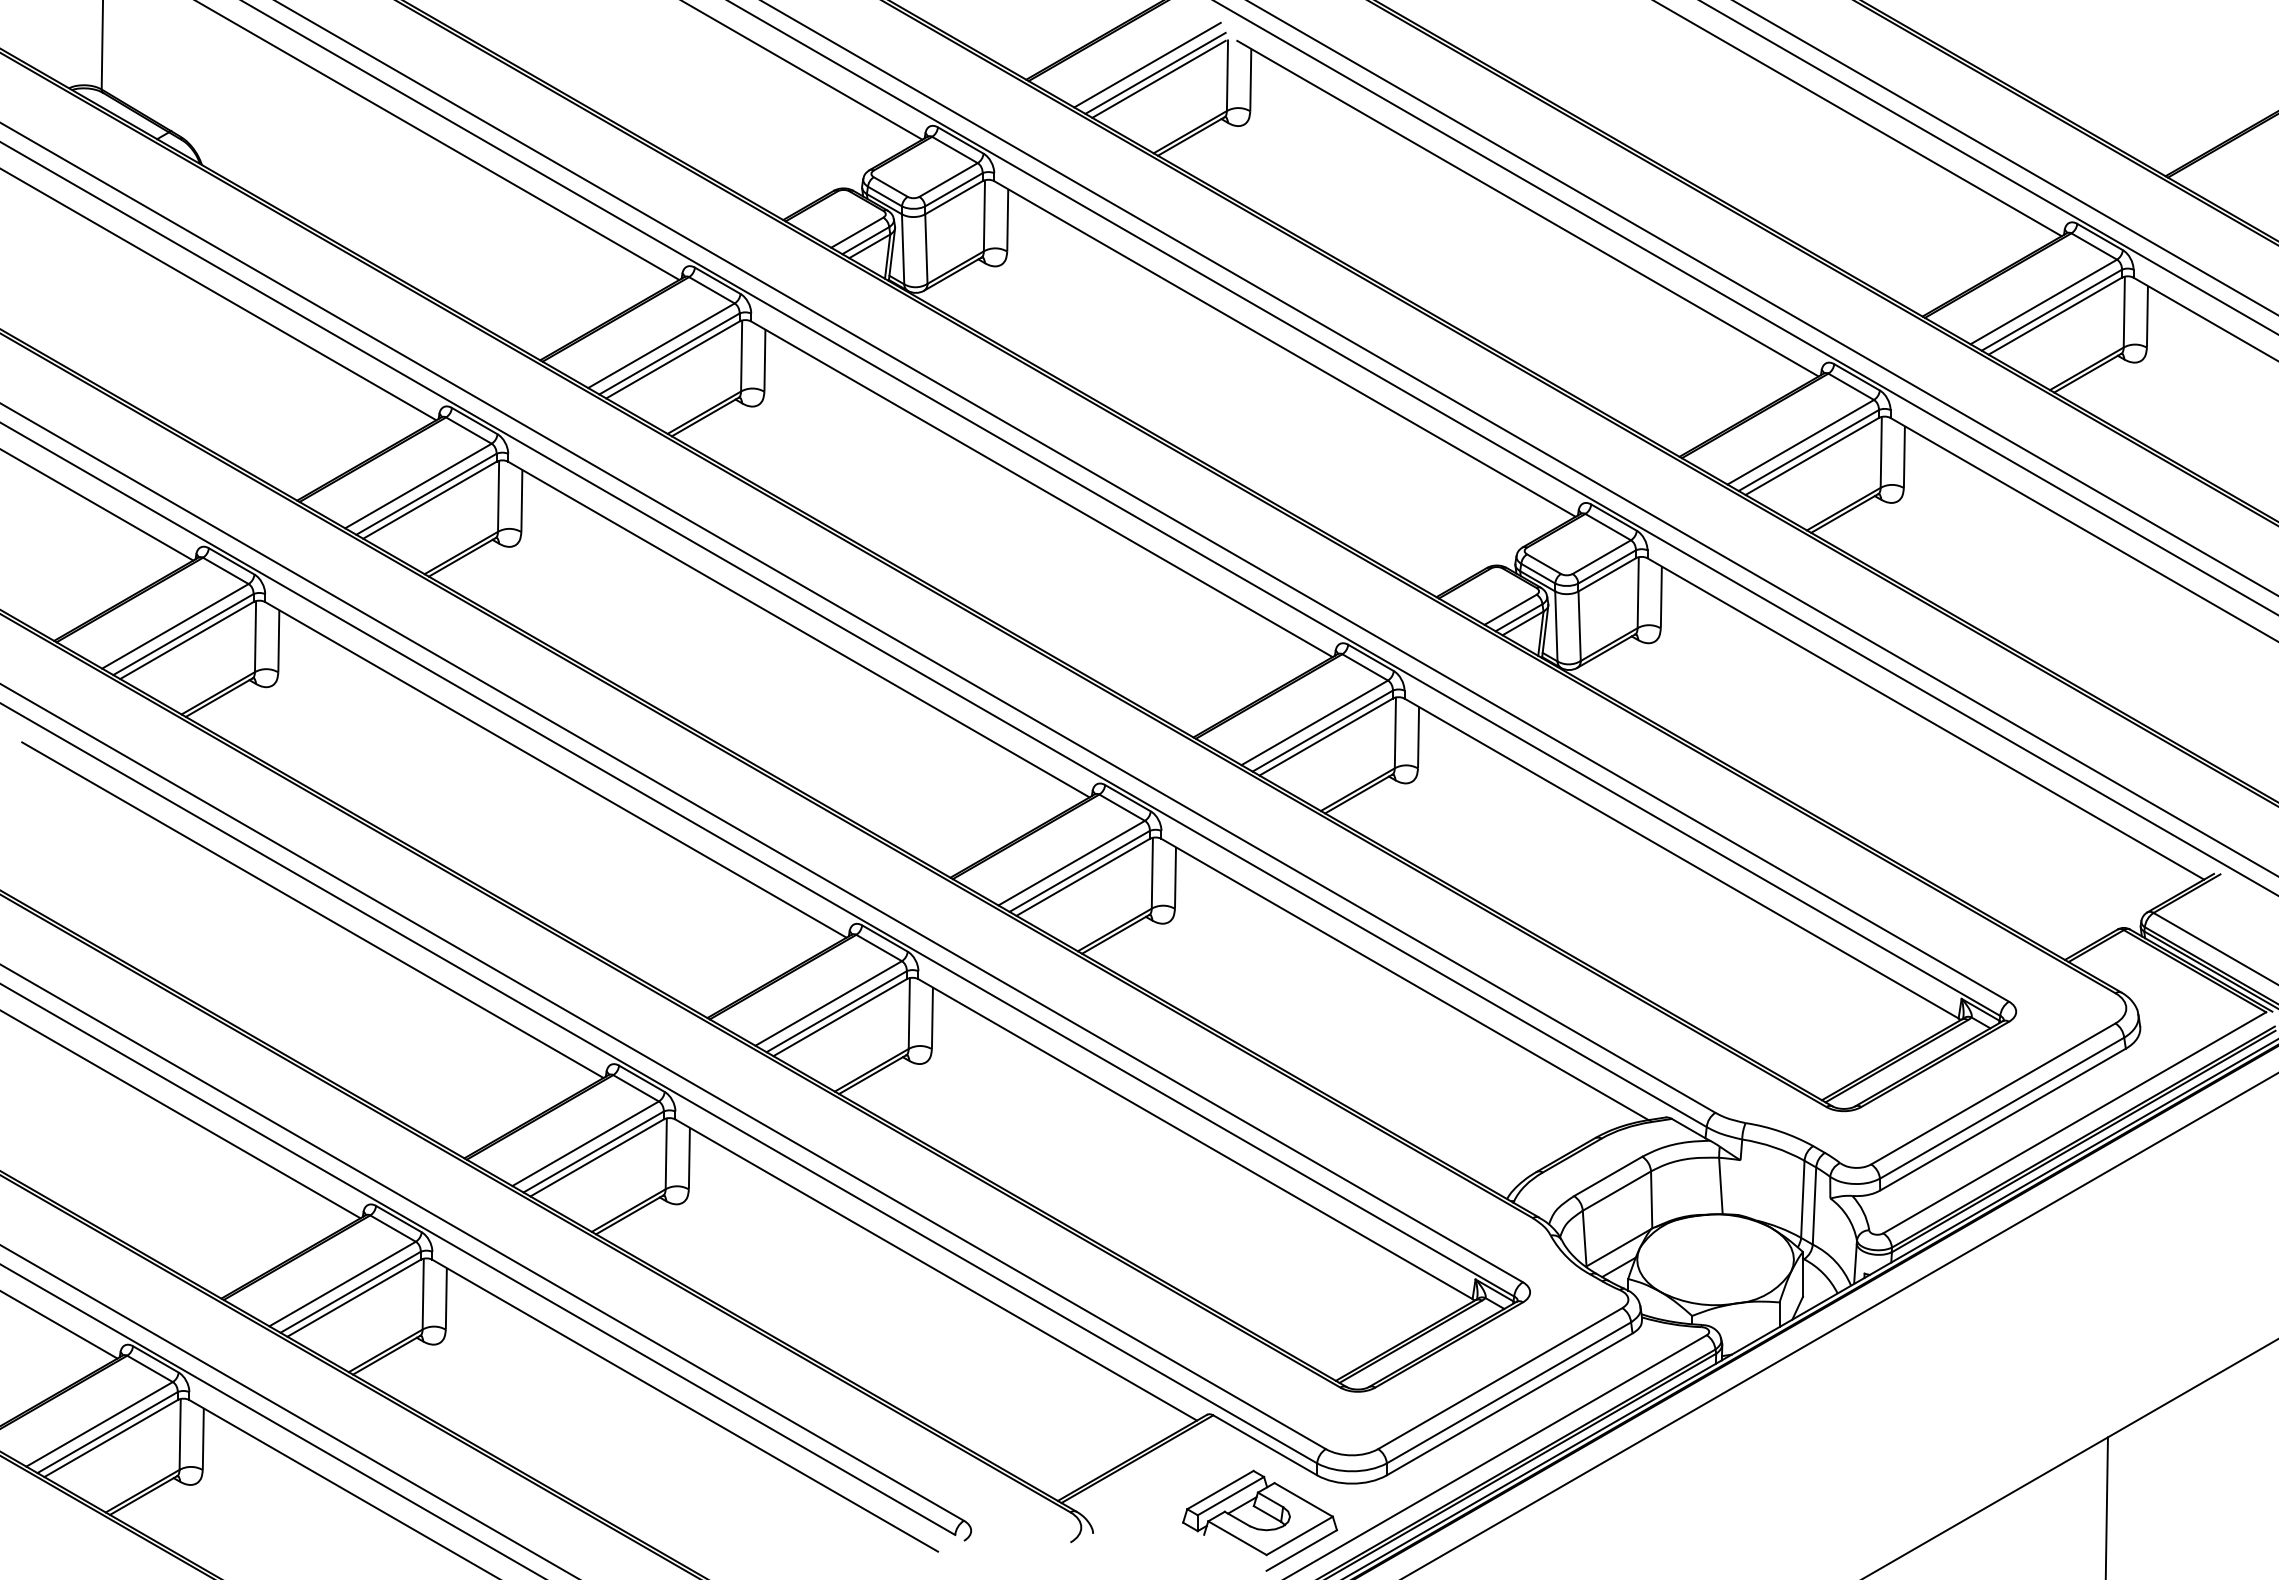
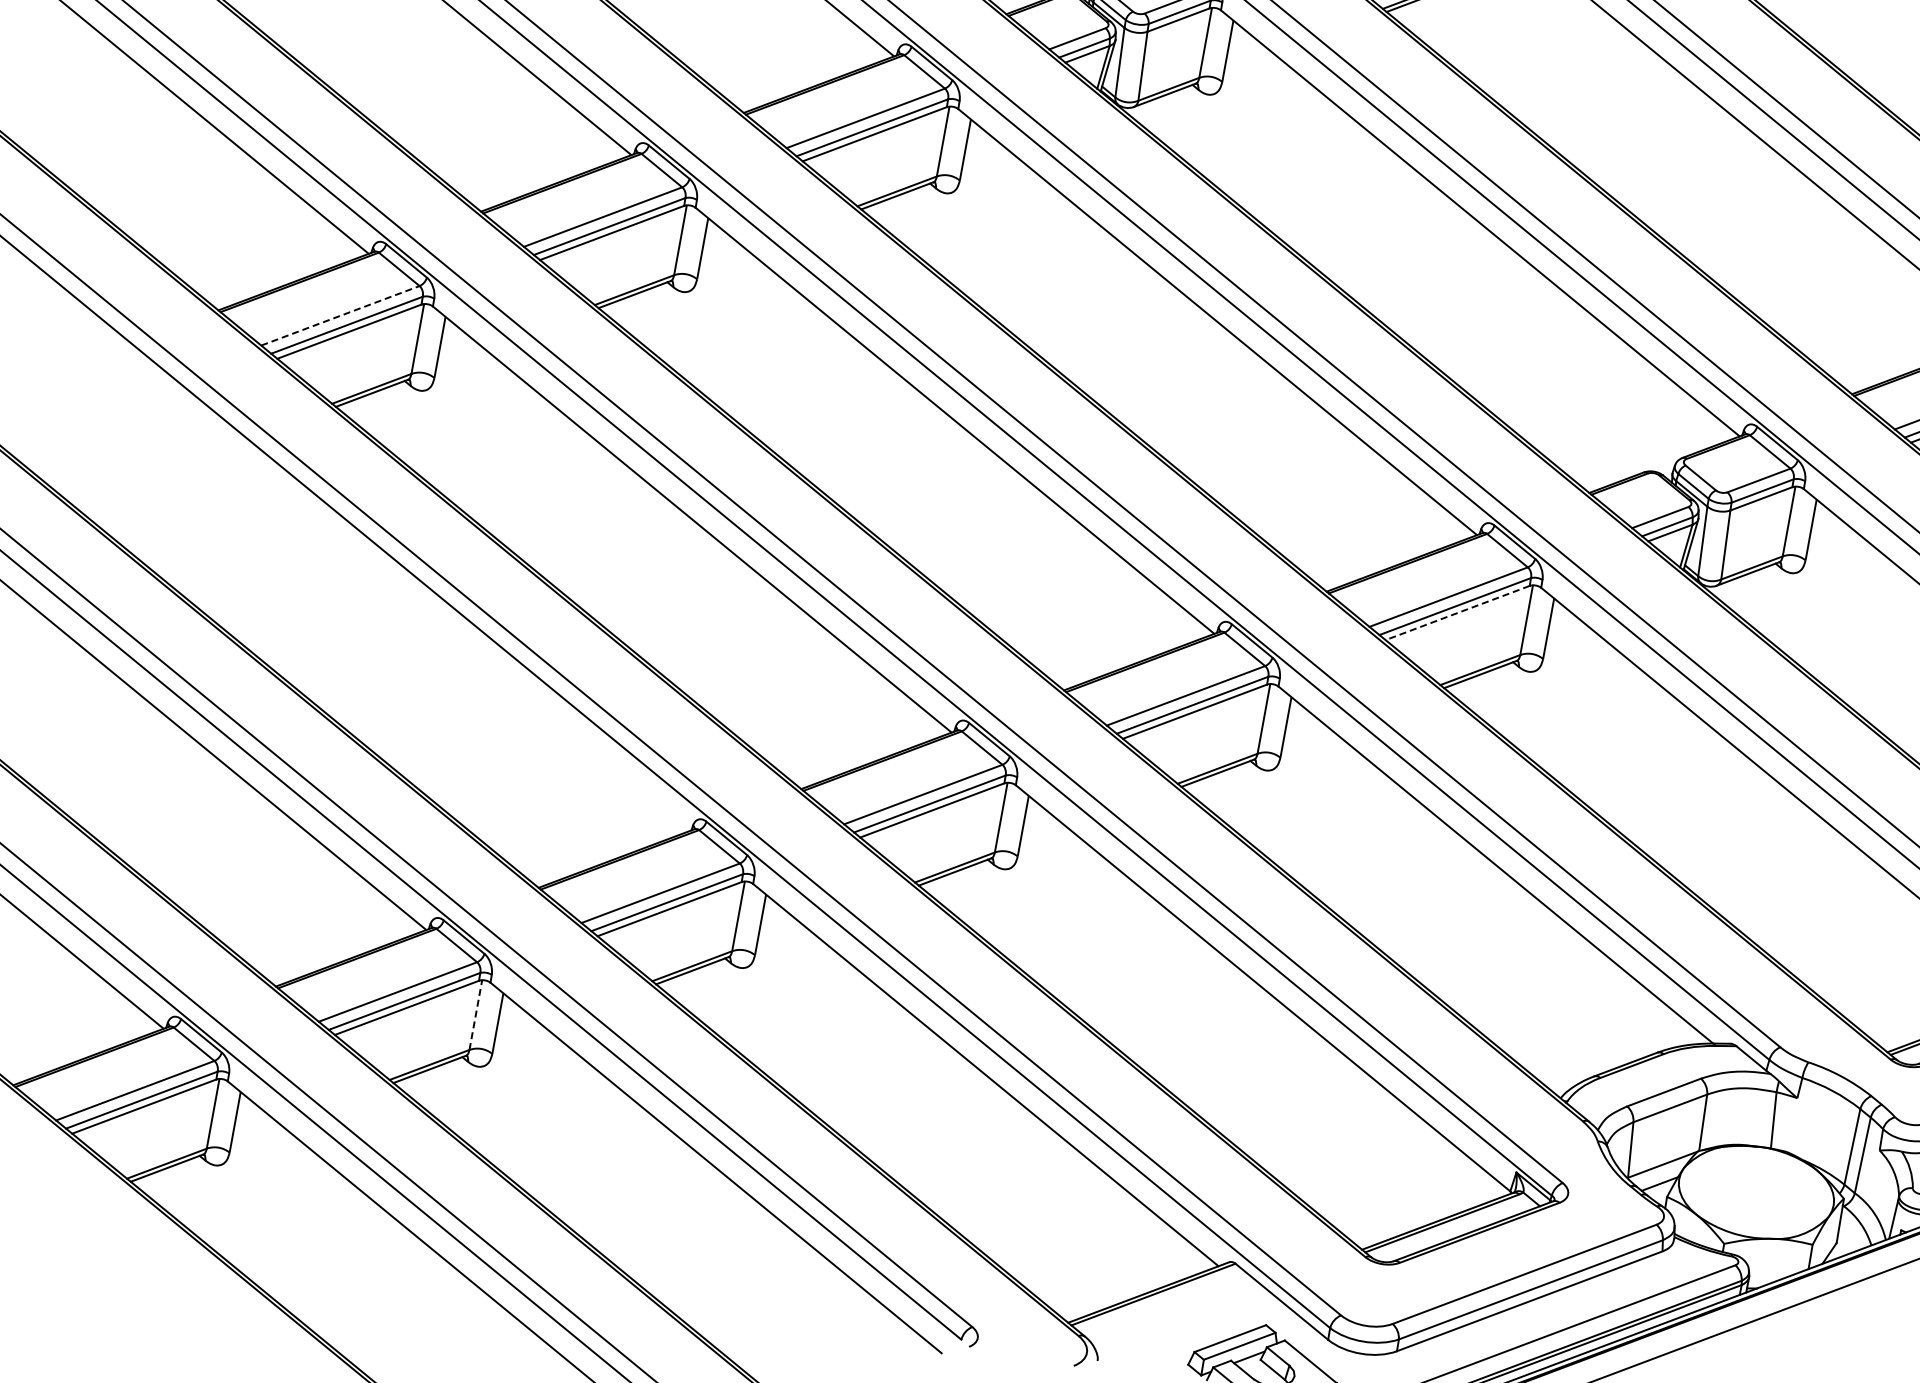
line: (175, 626) -> (340, 315), solid -> dashed
line: (1326, 737) -> (1457, 613), solid -> dashed
line: (312, 909) -> (429, 617), removed
line: (423, 1294) -> (476, 1015), solid -> dashed

